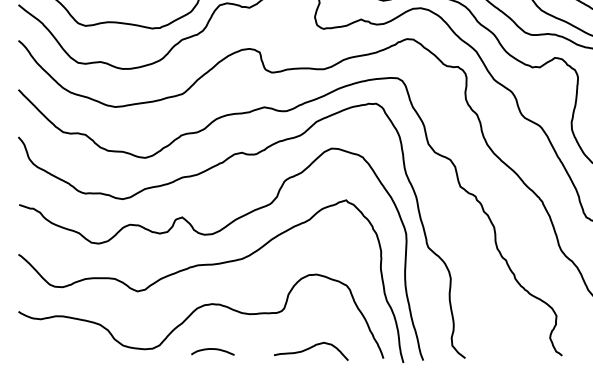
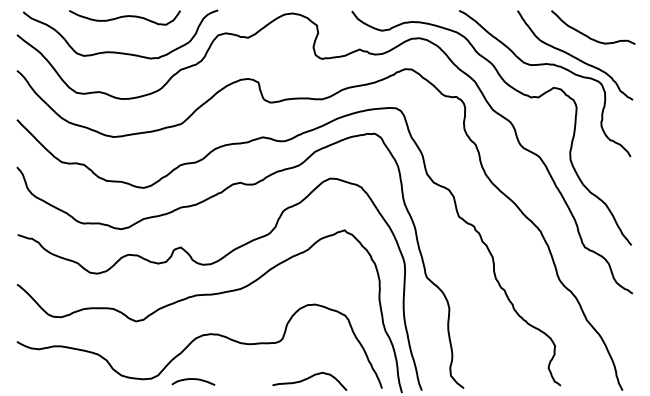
curve: (212, 349) -> (193, 379), moved

